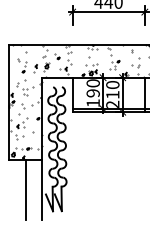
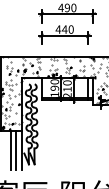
line: (33, 189) -> (16, 150), added

